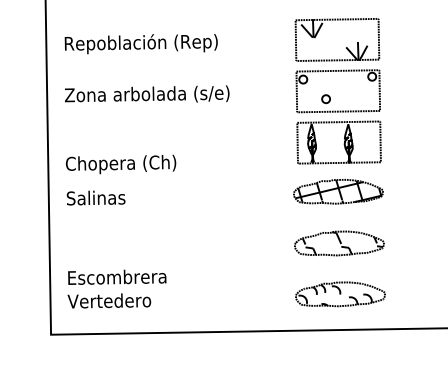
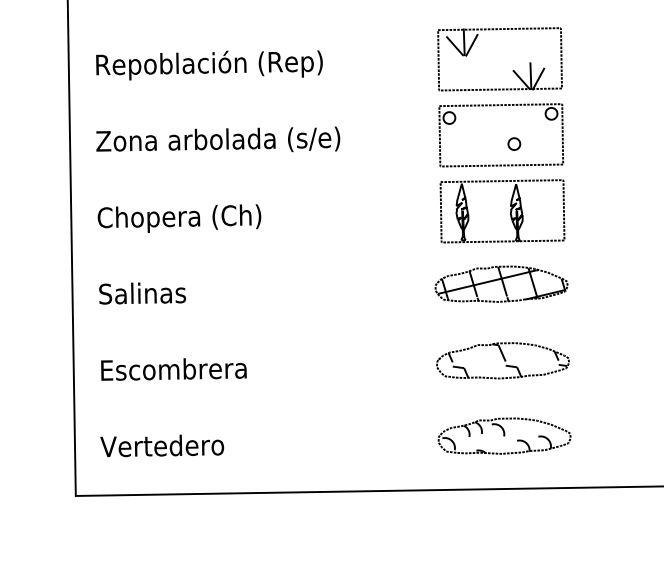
part: (325, 98) -> (513, 143), moved
text: (121, 164) -> (180, 218), moved
text: (117, 276) -> (174, 368), moved

